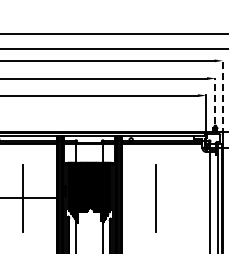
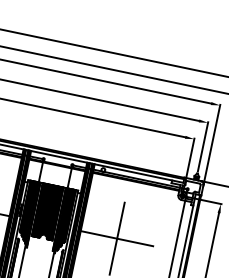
line: (222, 97) -> (211, 144), dashed -> solid
line: (215, 100) -> (203, 146), dashed -> solid
line: (155, 198) -> (116, 238), added

